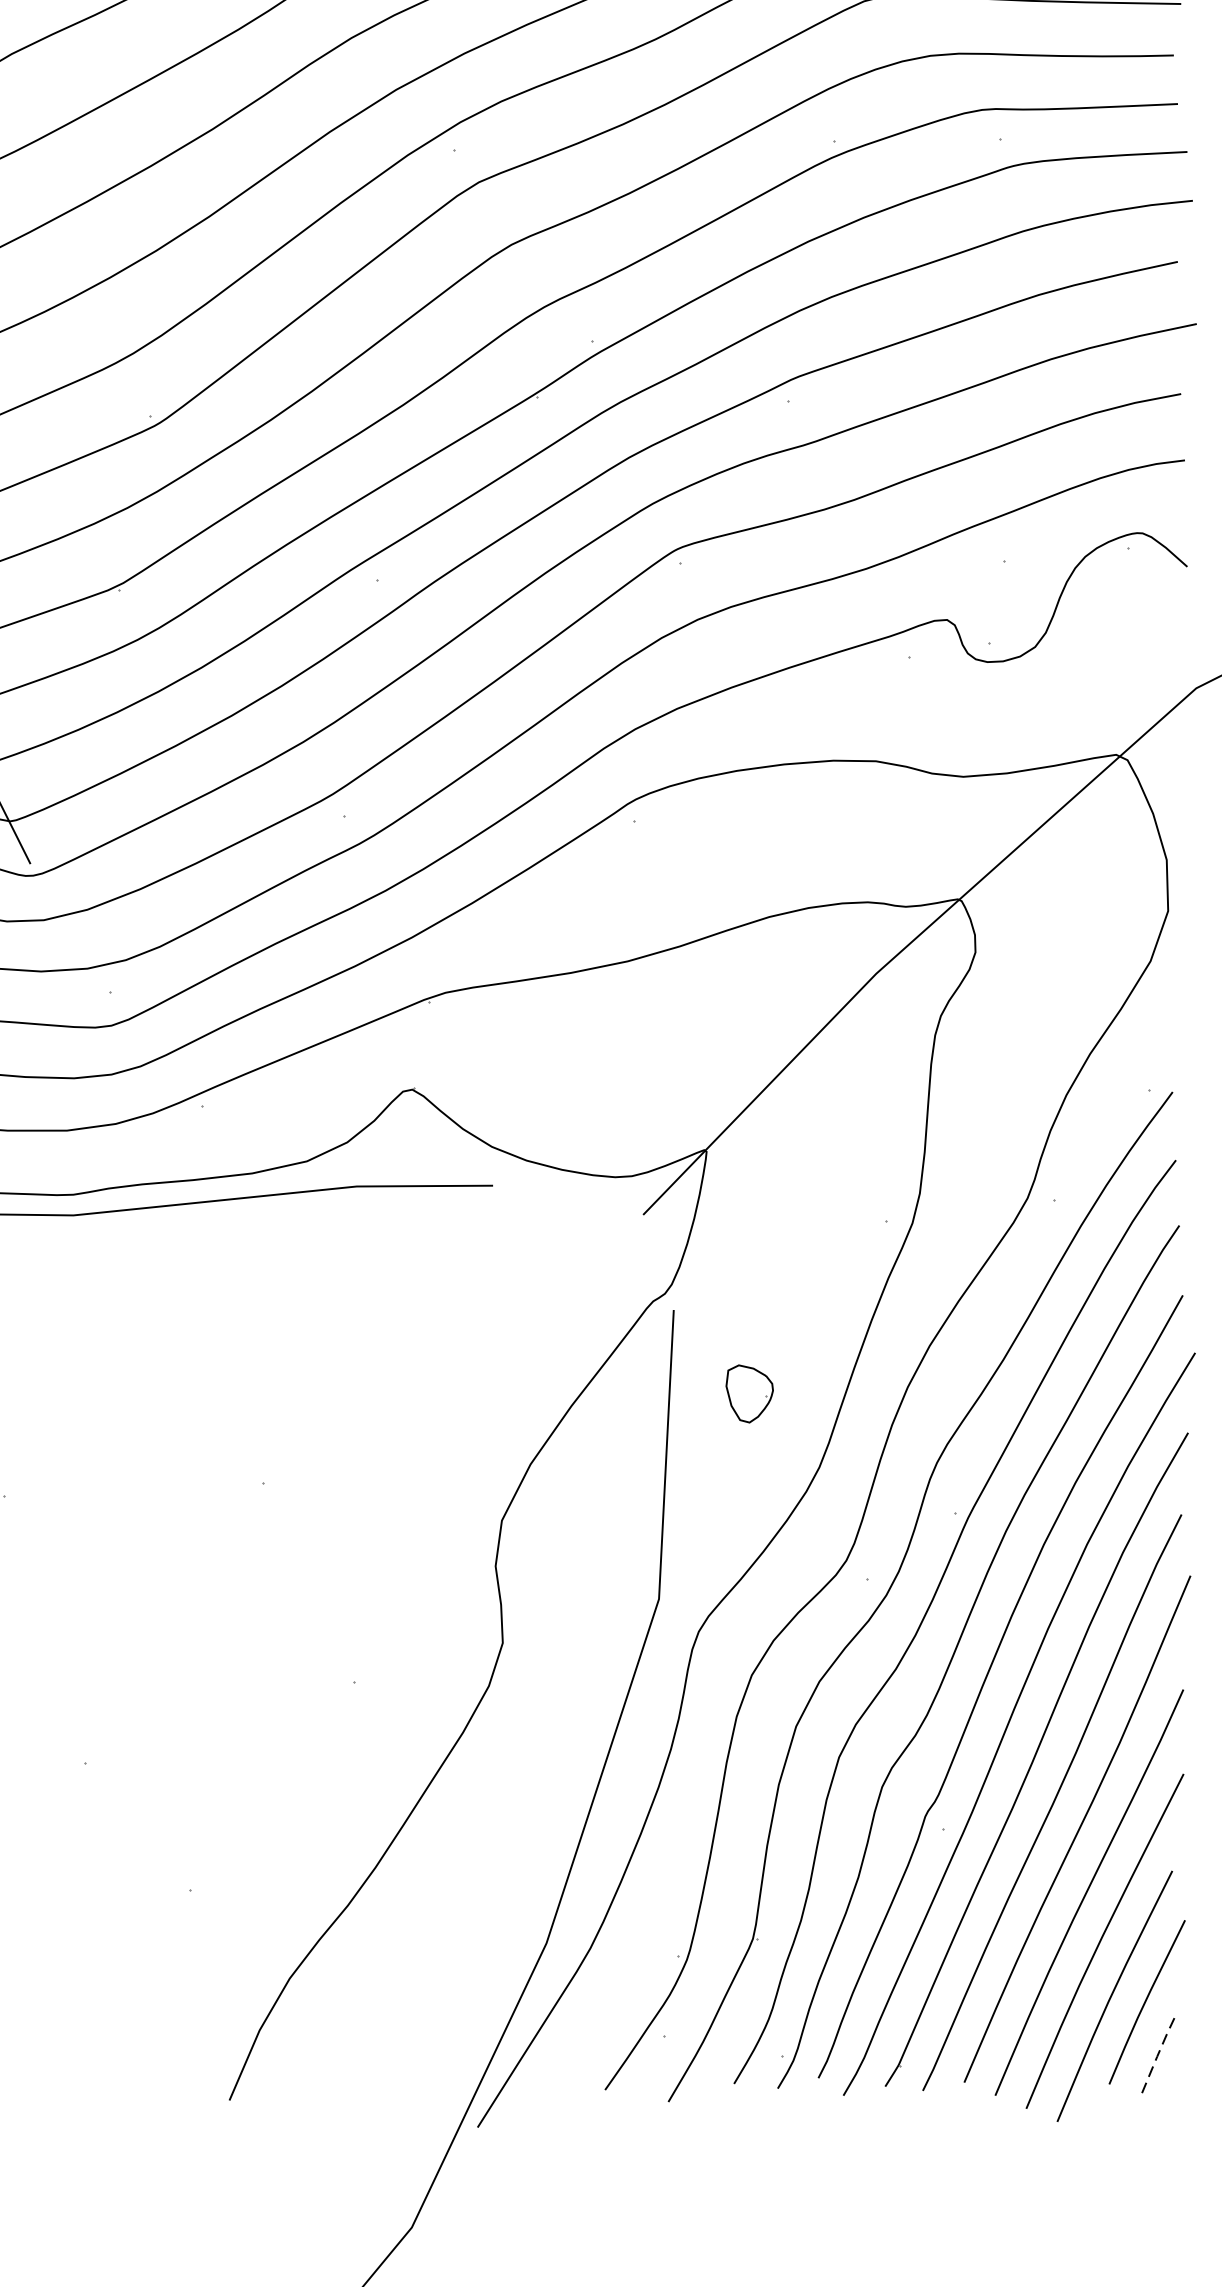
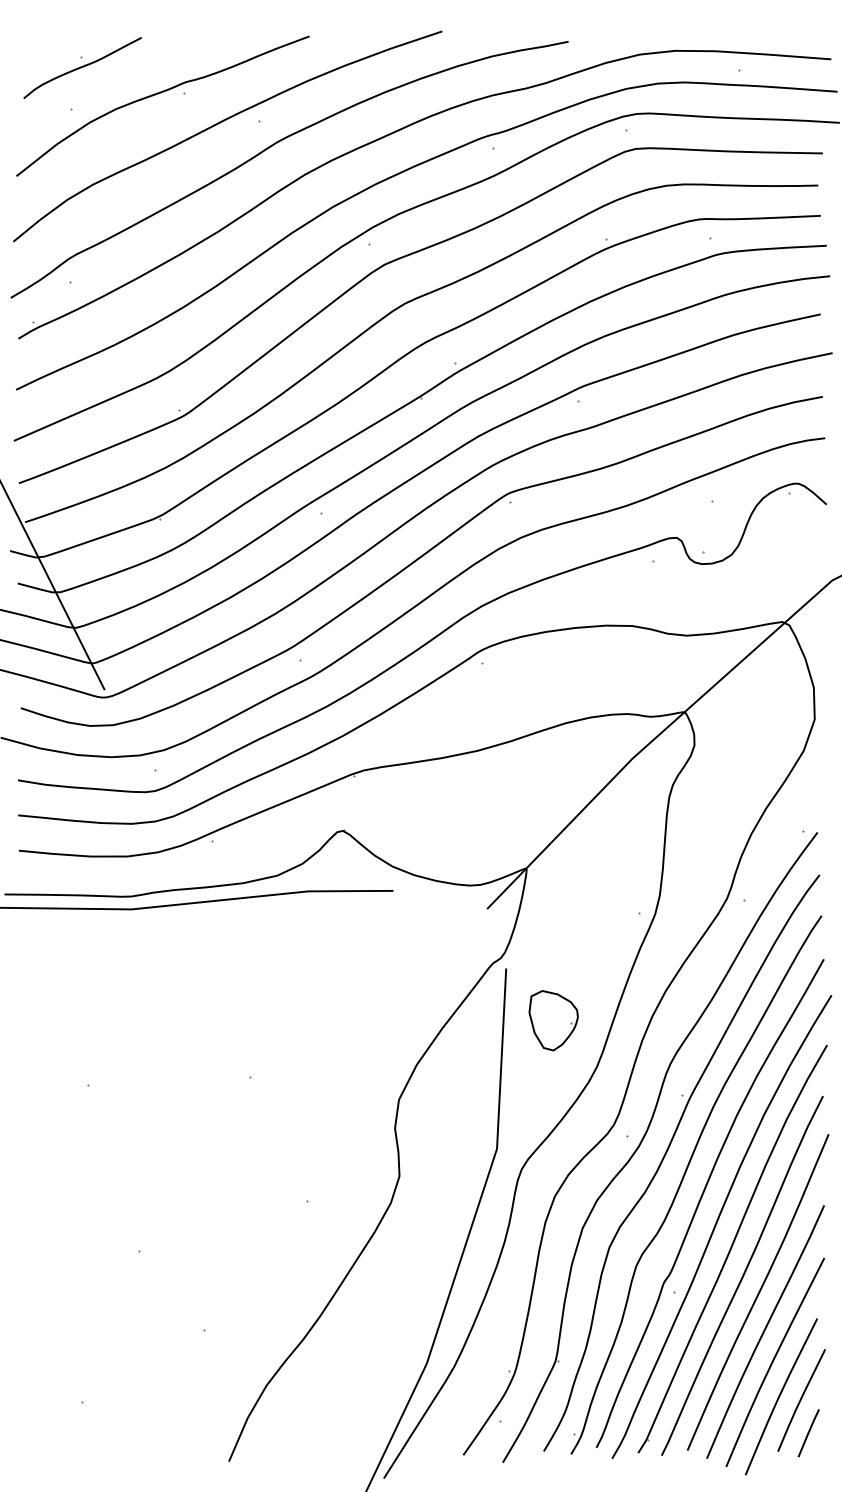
part: (749, 1393) -> (553, 1020), size x1.67
line: (1158, 2053) -> (808, 1432), dashed -> solid

